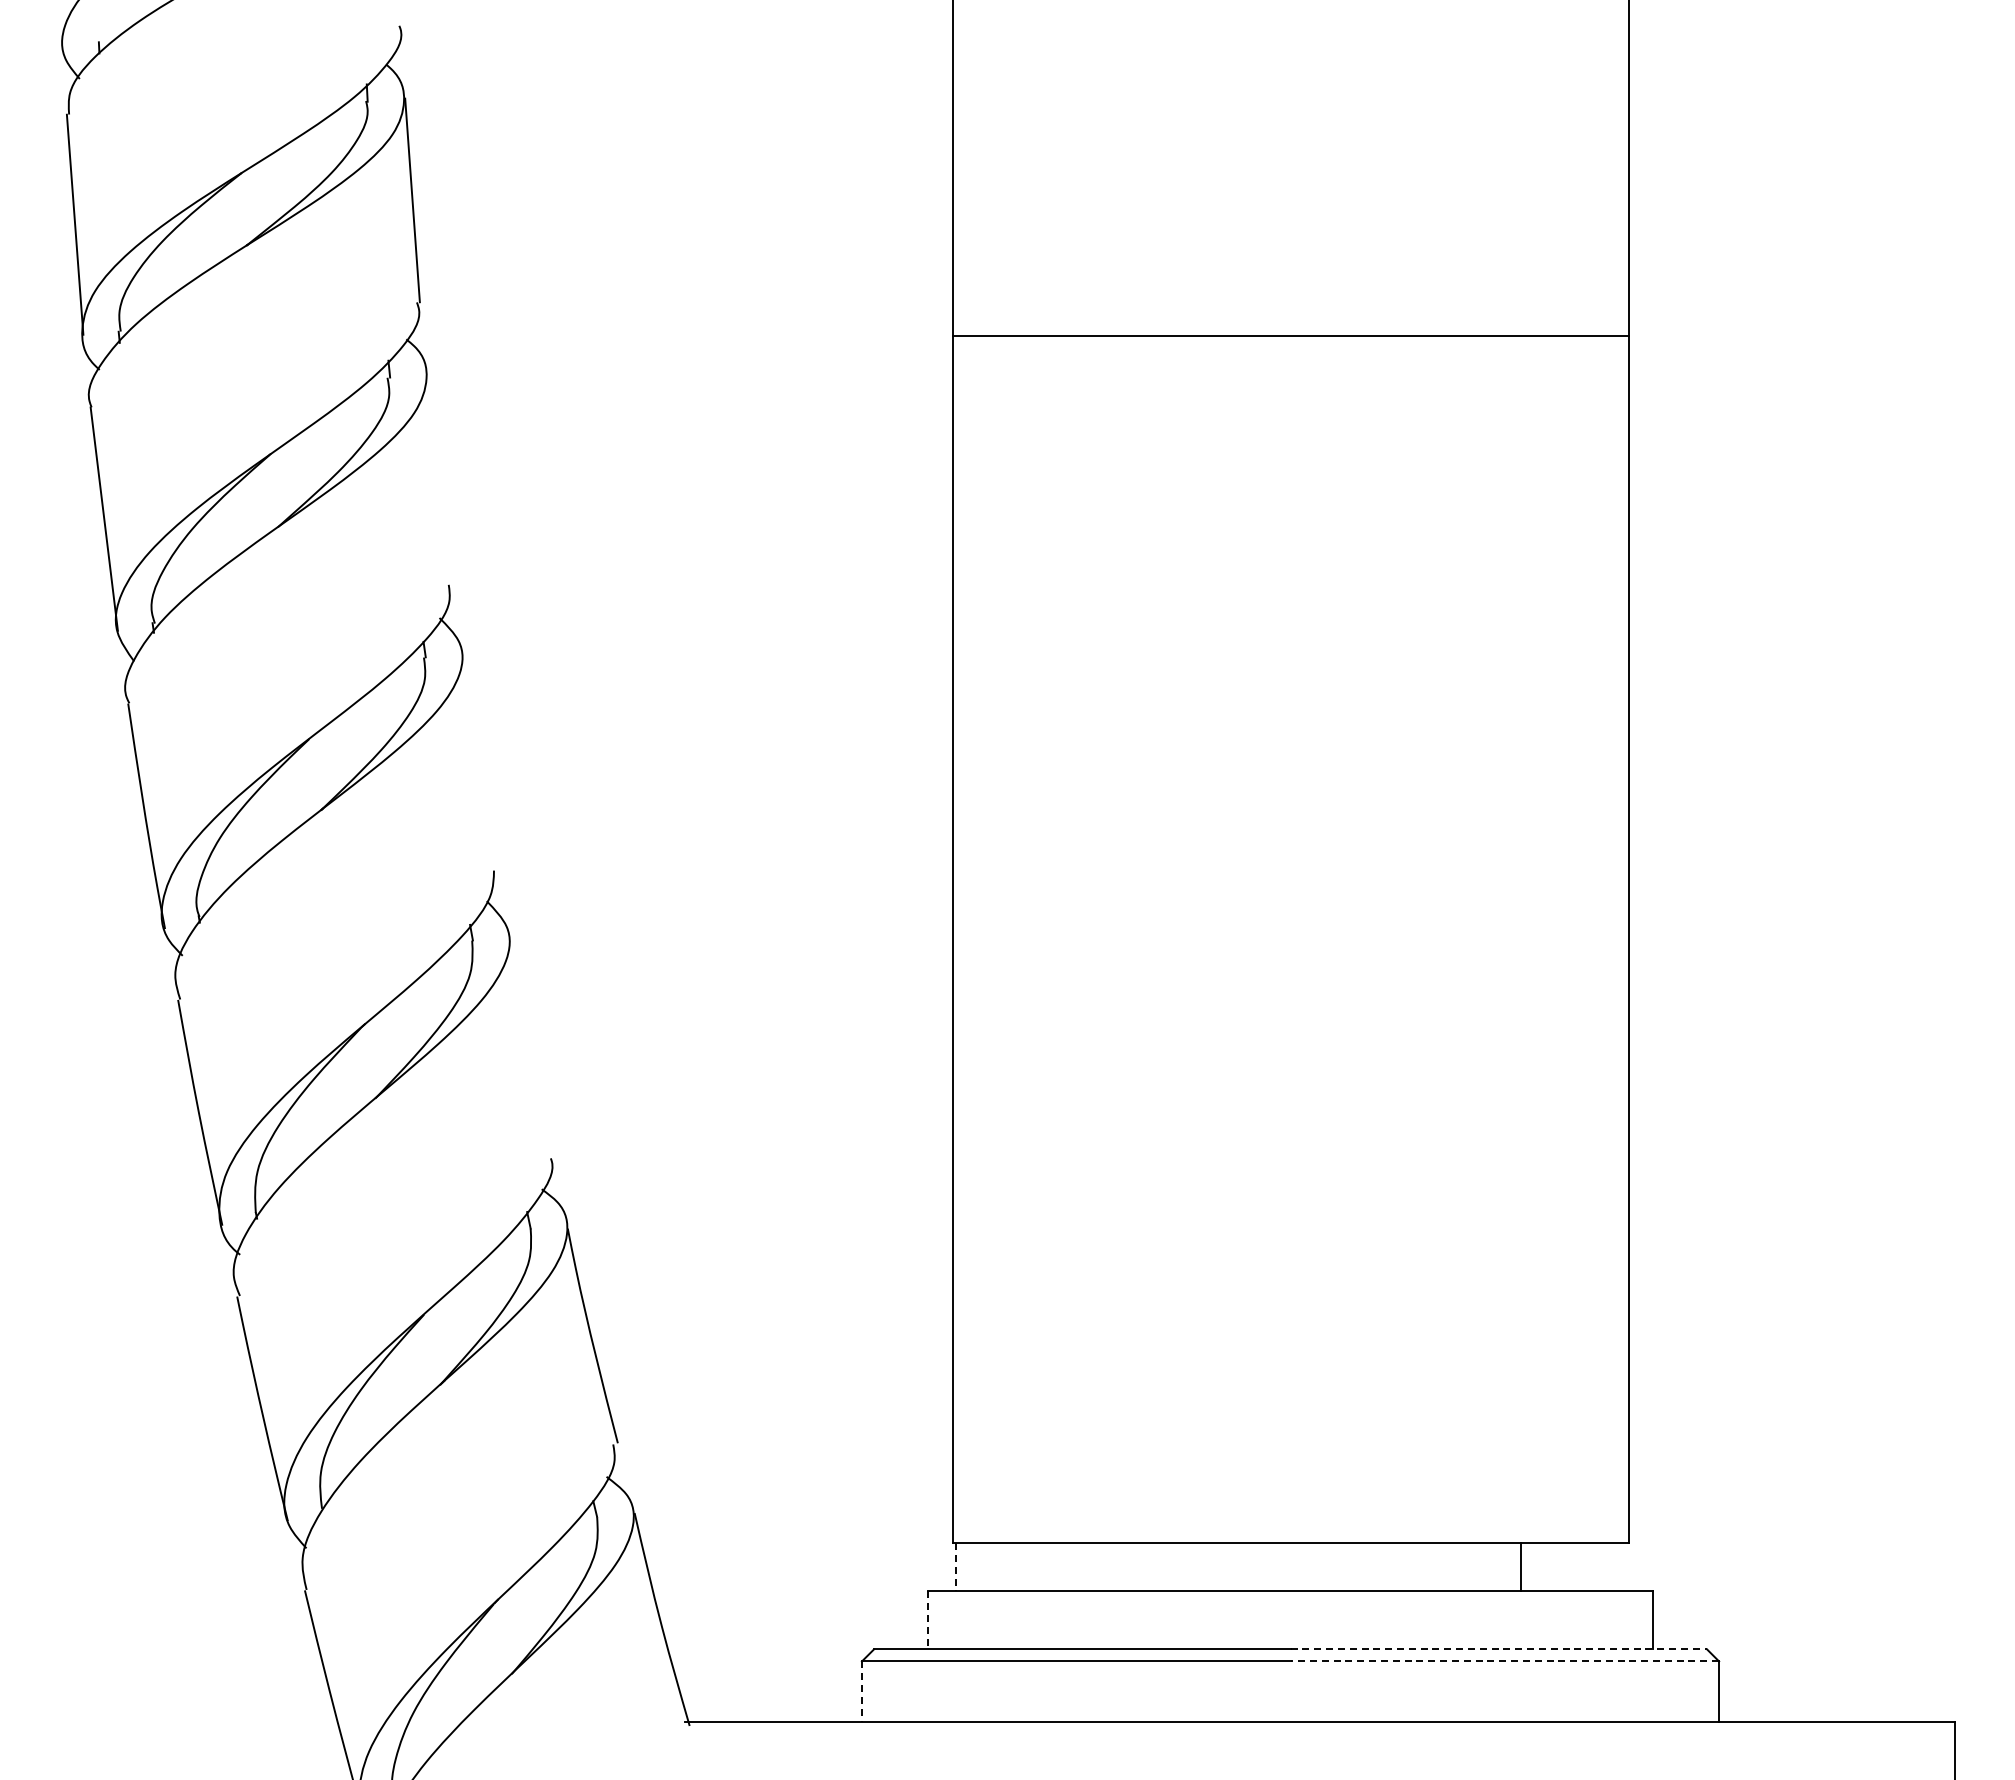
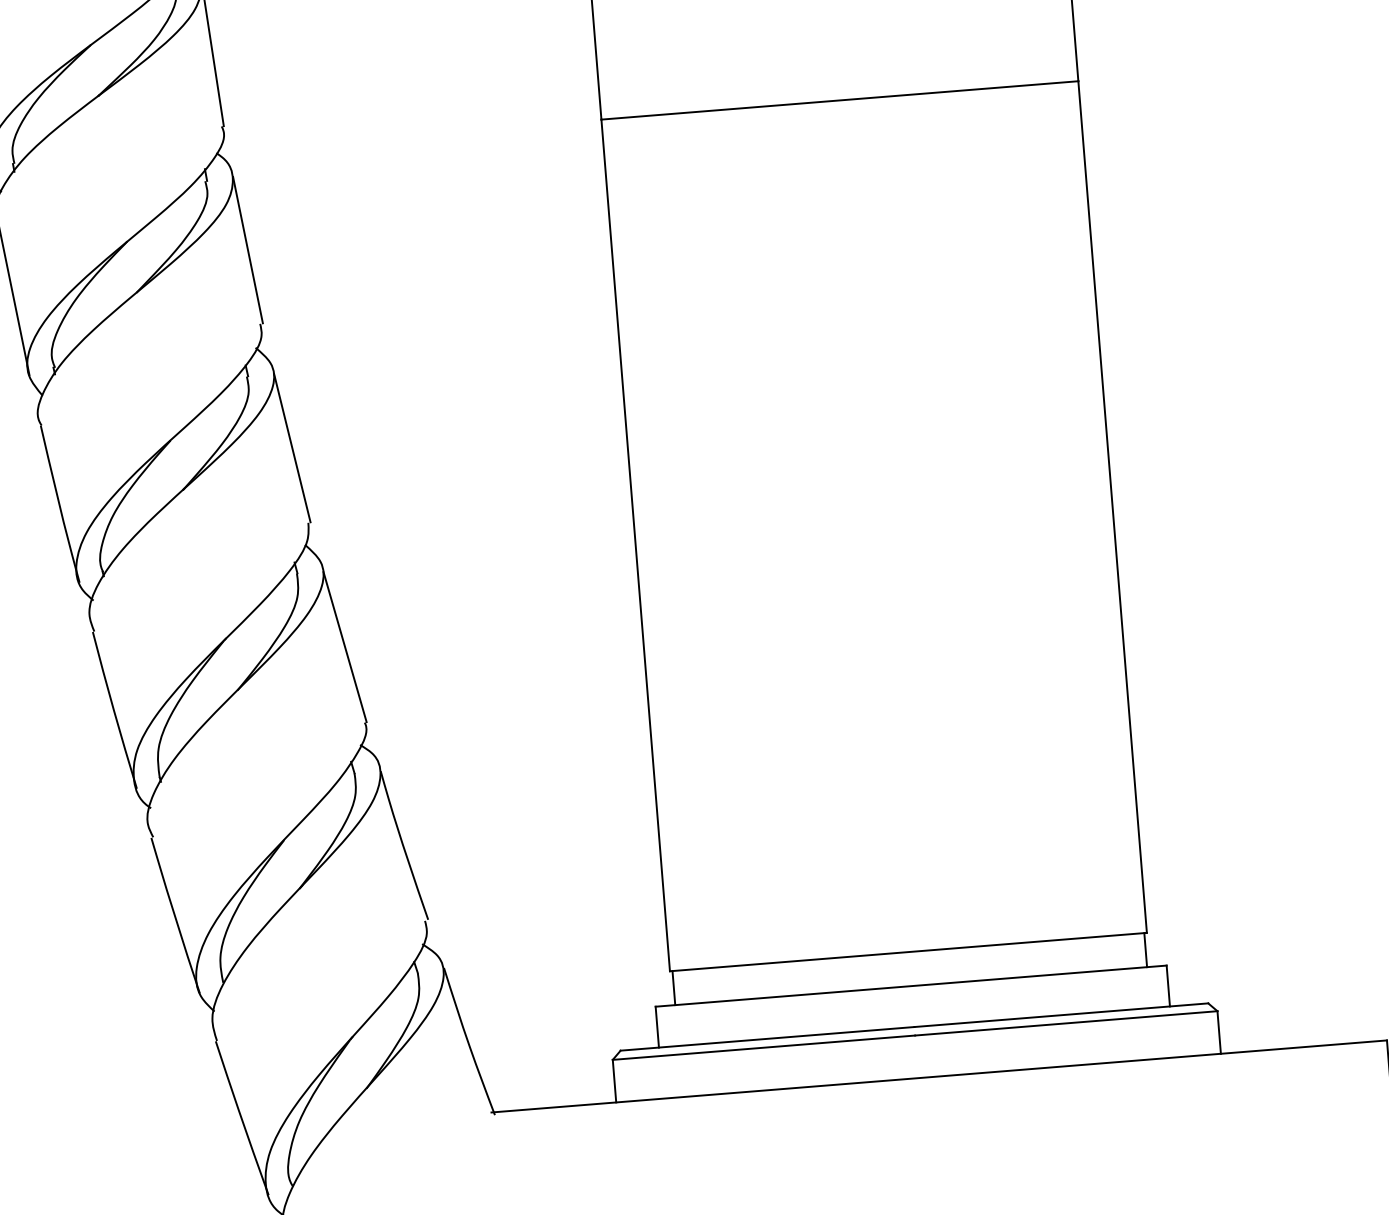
line: (439, 479) -> (247, 250), added
line: (479, 763) -> (292, 448), added
line: (531, 1049) -> (344, 646), added
line: (956, 1567) -> (674, 988), dashed -> solid
line: (1520, 1567) -> (1145, 950), moved
line: (928, 1620) -> (657, 1027), dashed -> solid
line: (1499, 1649) -> (1061, 1015), dashed -> solid
line: (1504, 1661) -> (1066, 1023), dashed -> solid
line: (861, 1692) -> (614, 1081), dashed -> solid

